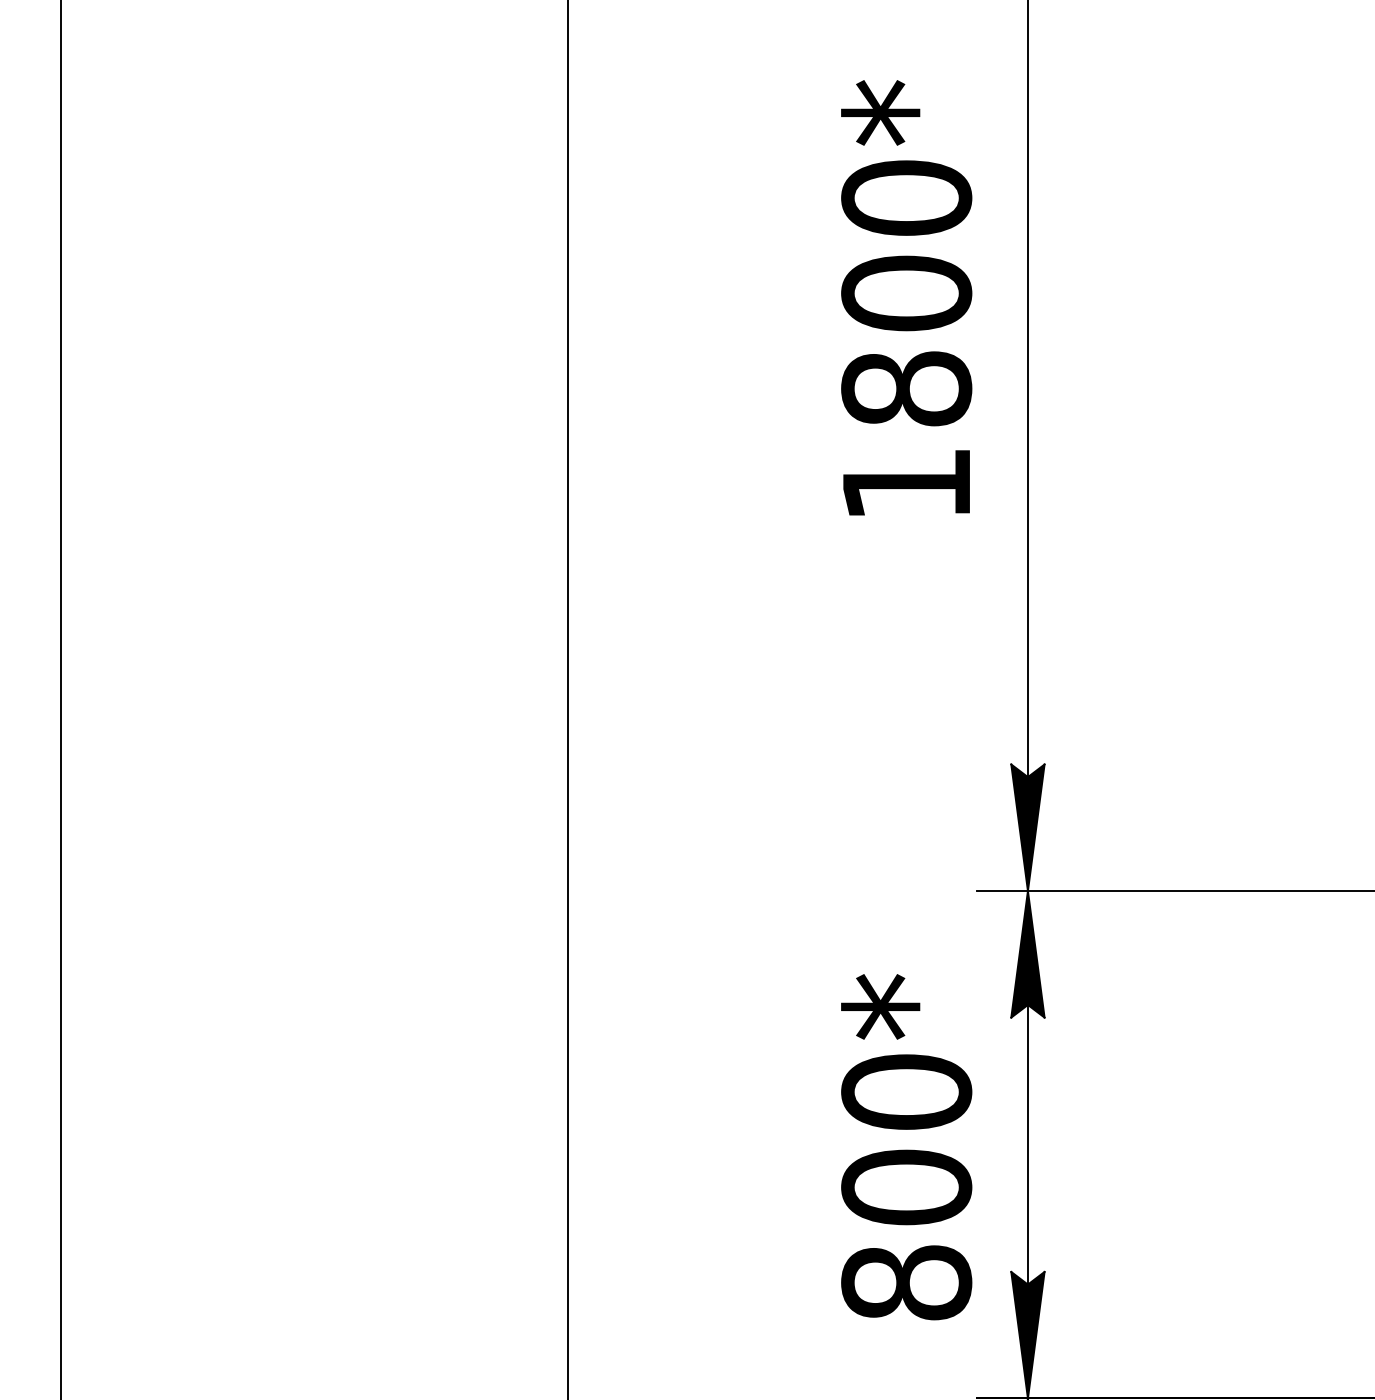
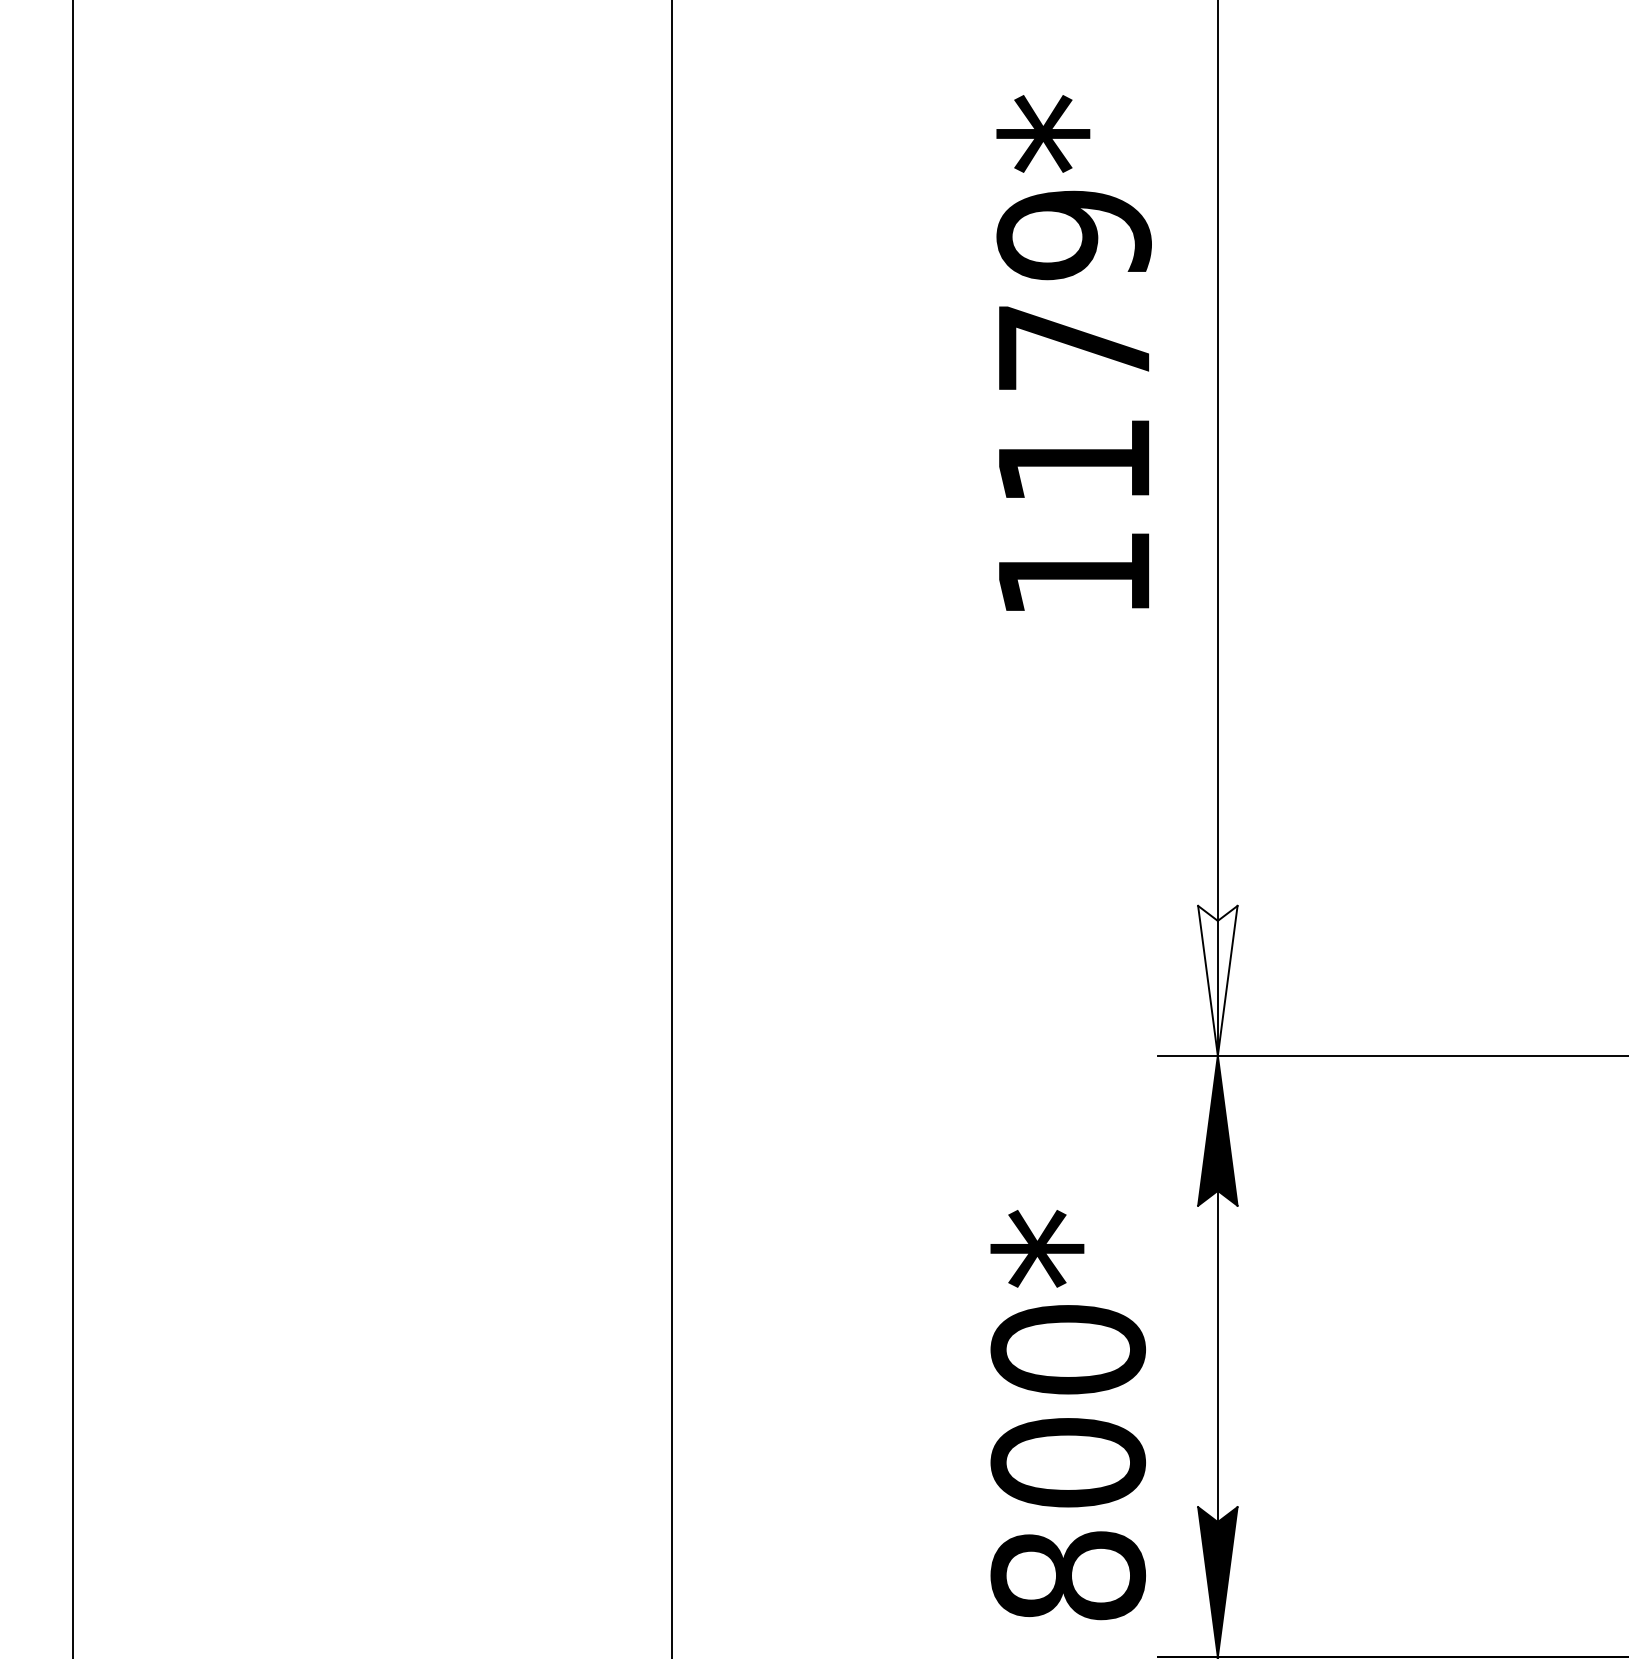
text: (906, 293) -> (1073, 347), 1800* -> 1179*
fill: (1027, 827) -> (1217, 980), removed
text: (906, 1147) -> (1068, 1415), moved

